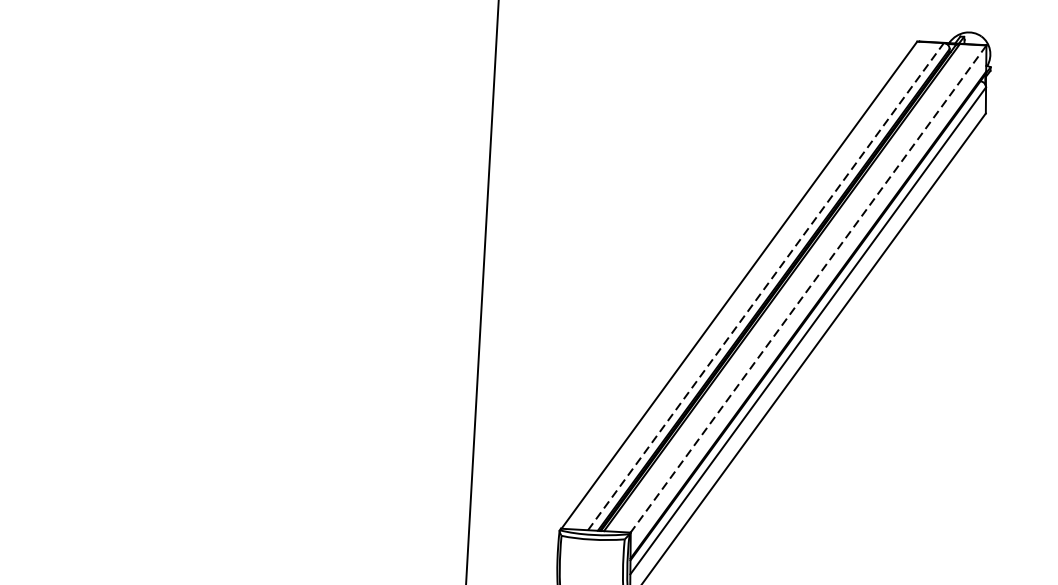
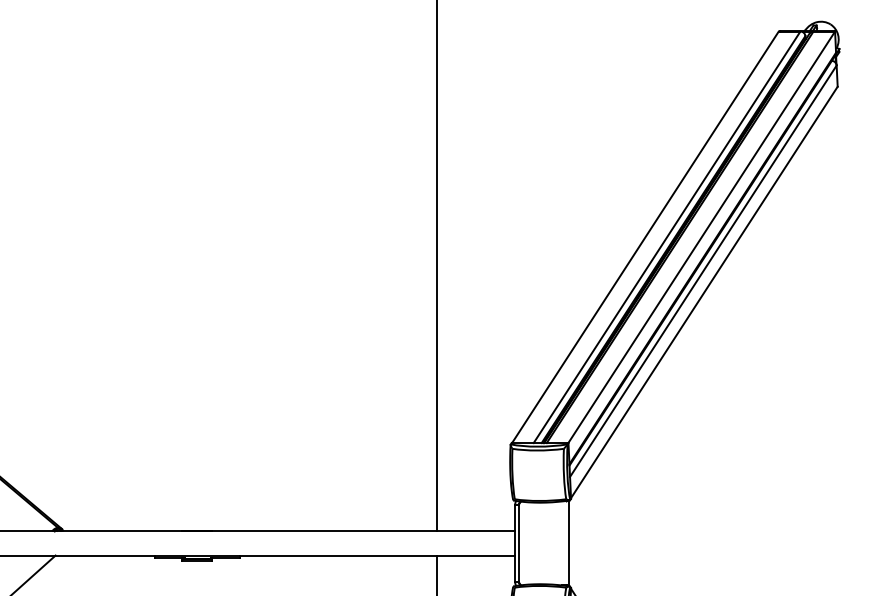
line: (766, 285) -> (667, 236), dashed -> solid
line: (808, 289) -> (701, 237), dashed -> solid

